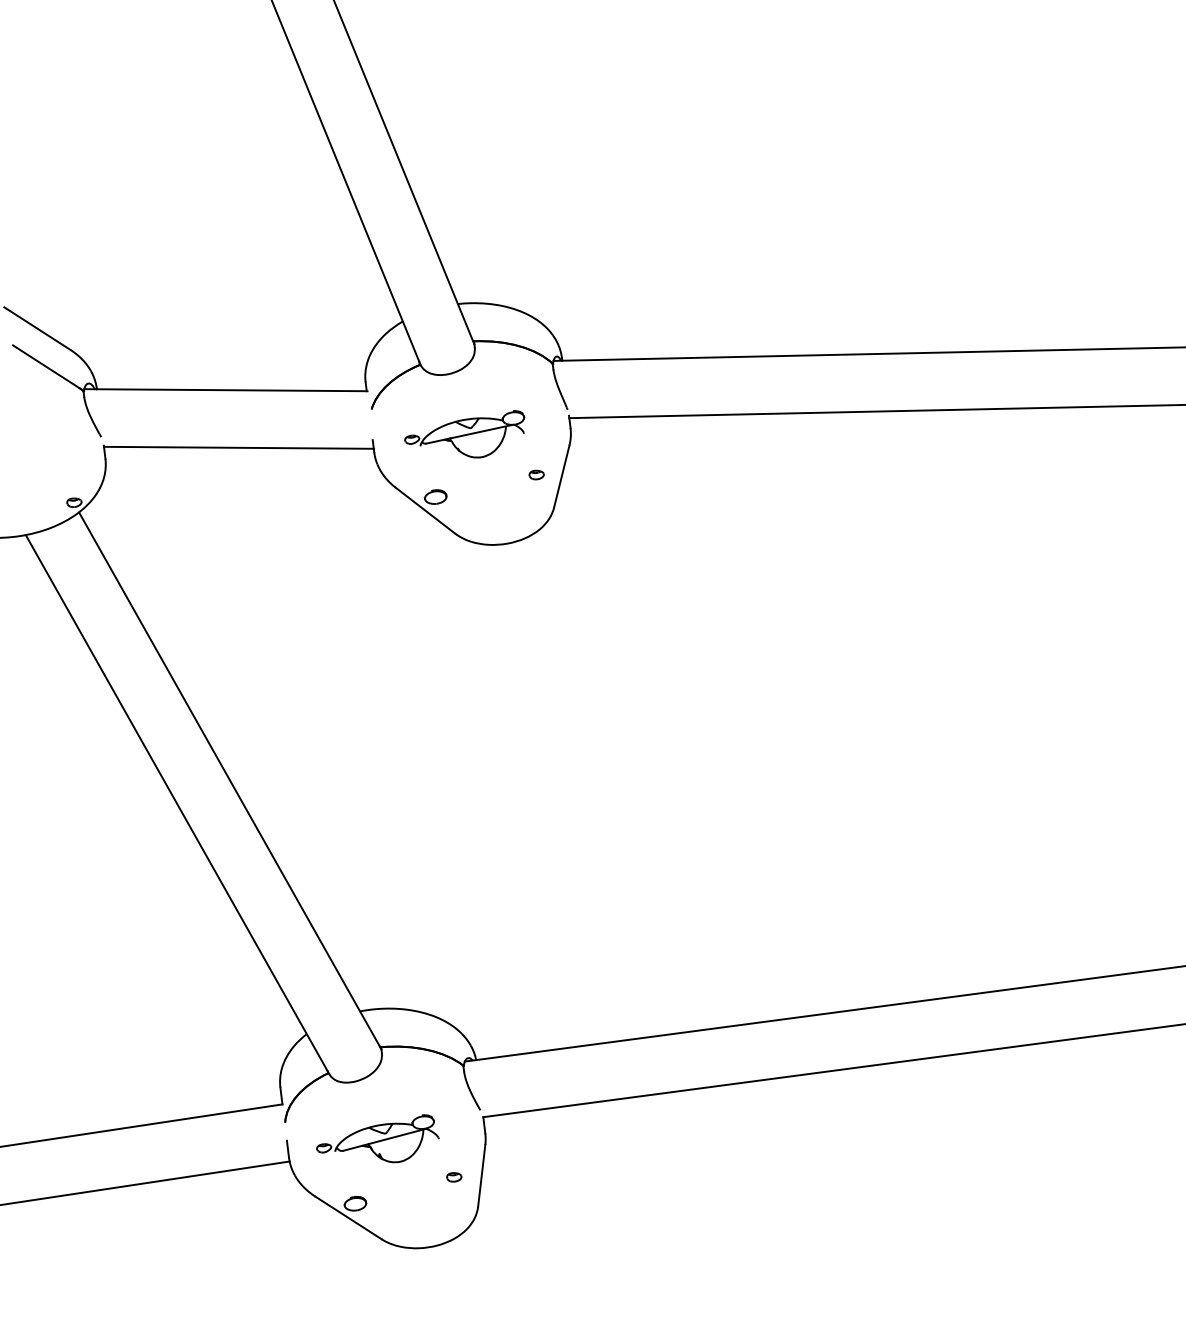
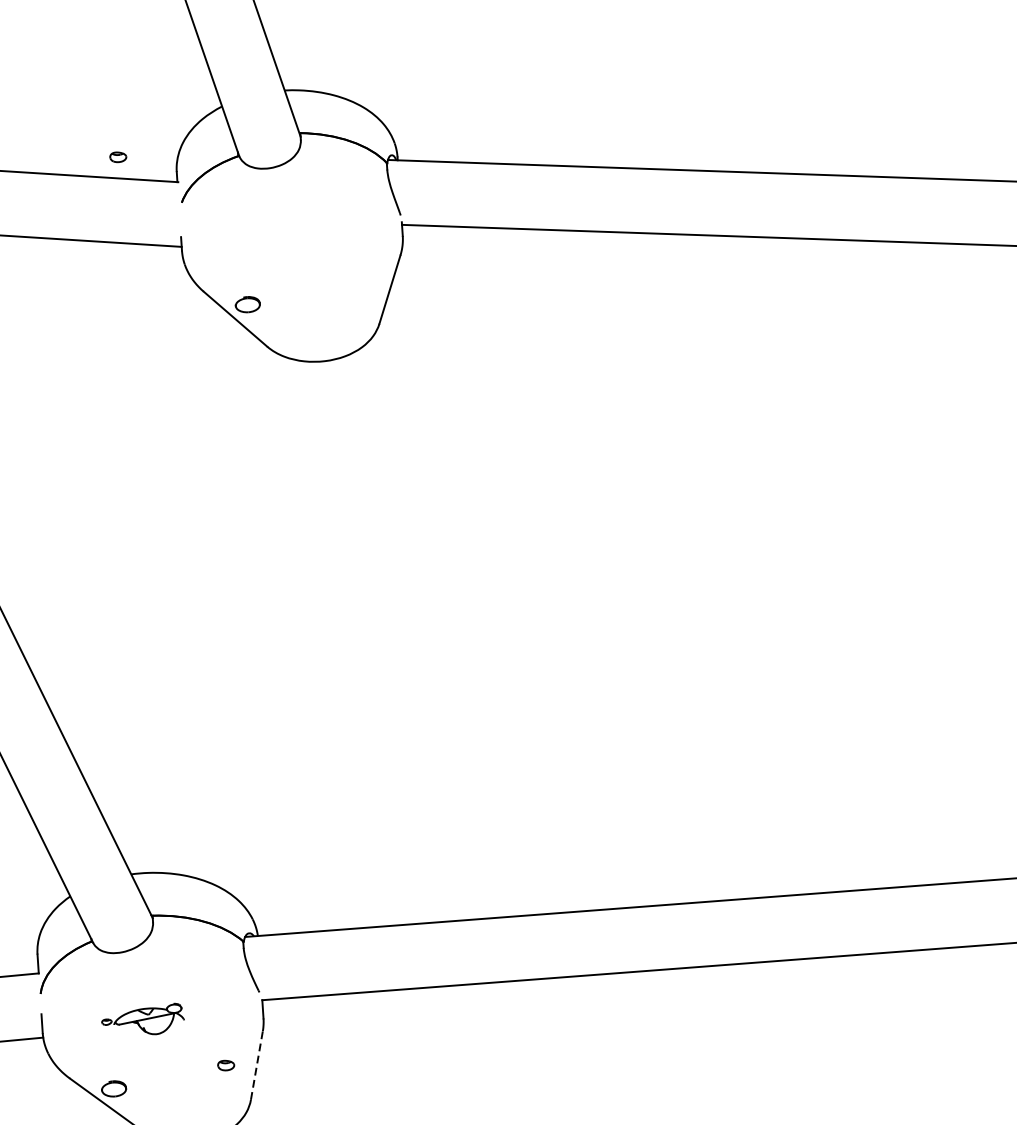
part: (464, 434) -> (283, 236), removed
part: (536, 474) -> (118, 156), moved
part: (377, 1138) -> (142, 1017), size x0.6
line: (481, 1175) -> (256, 1065), solid -> dashed

